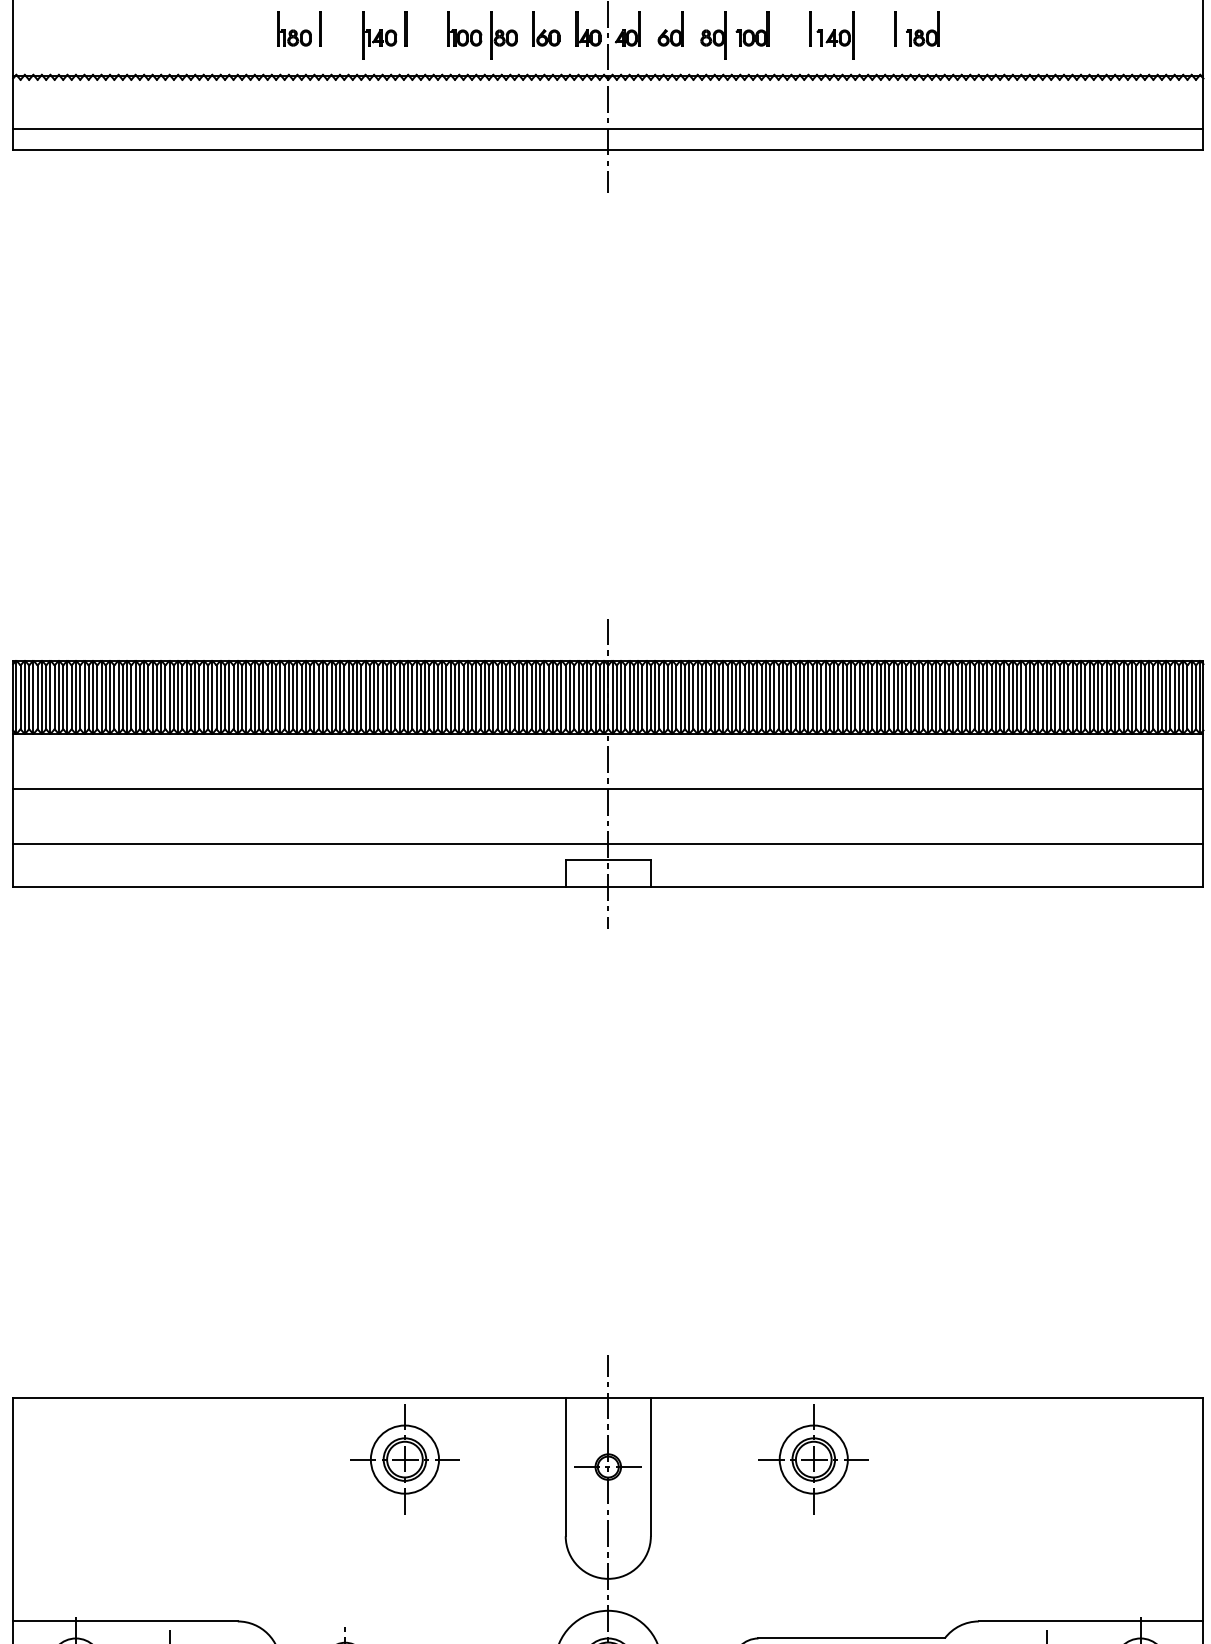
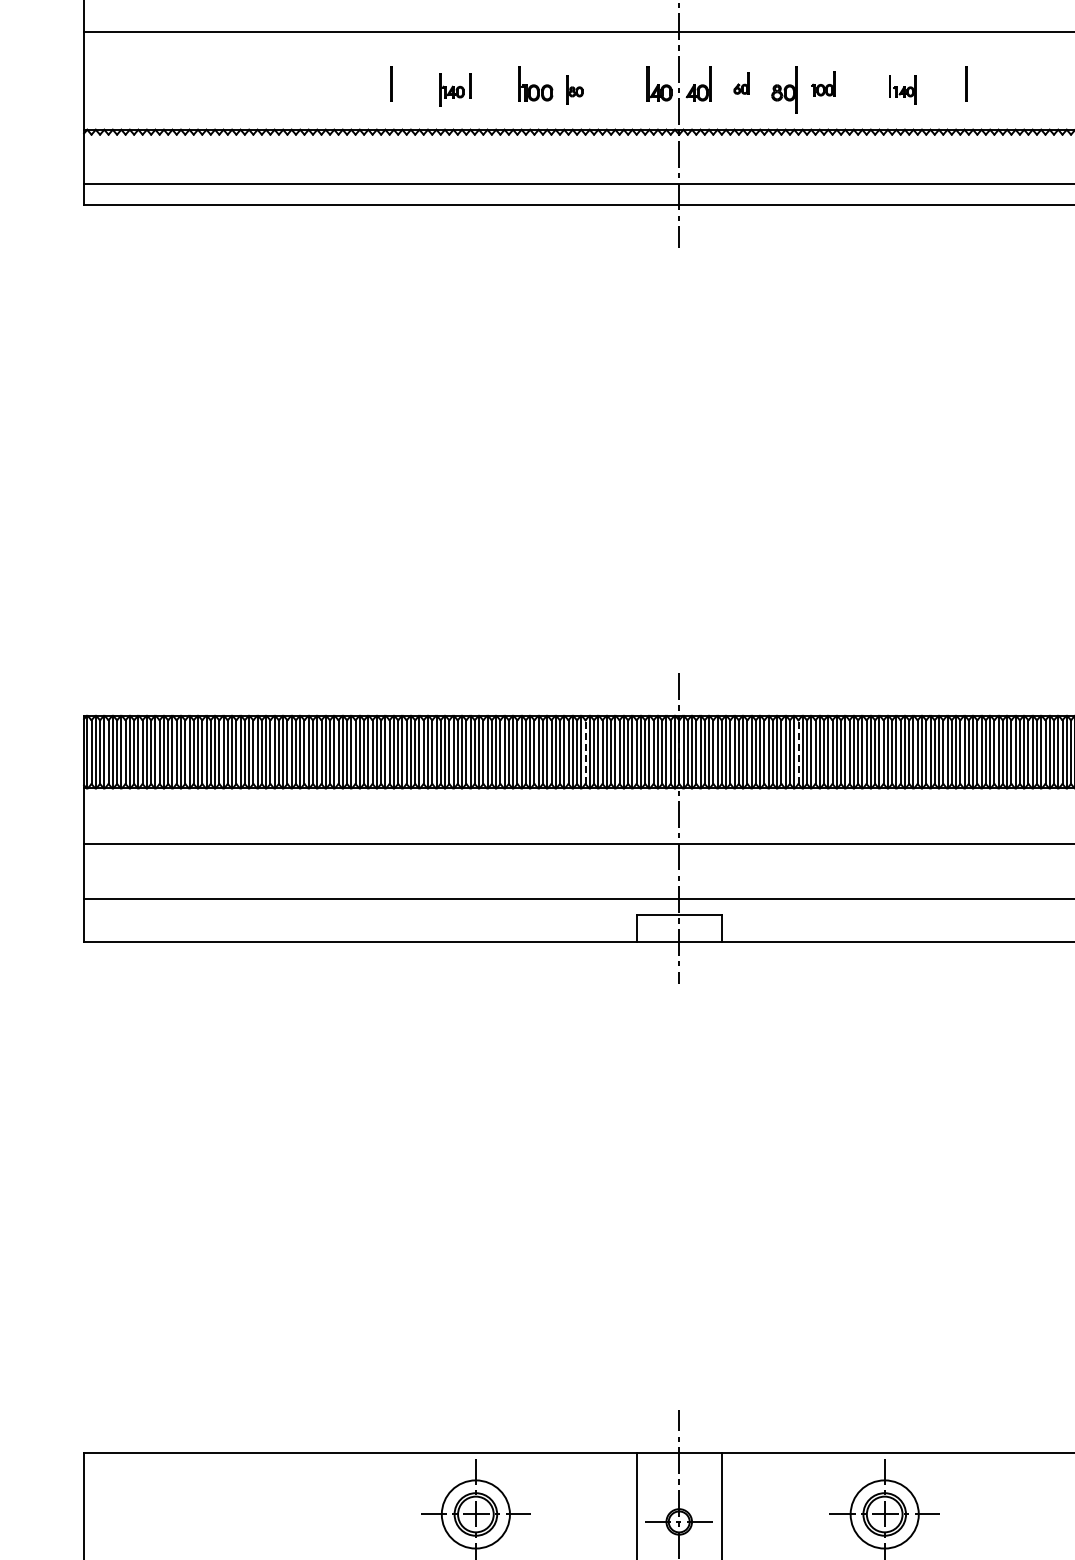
part: (294, 28) -> (365, 83), removed
part: (546, 28) -> (617, 83), removed
part: (670, 28) -> (741, 83), size x0.6
part: (752, 28) -> (823, 83), size x0.7
part: (922, 28) -> (993, 83), removed
part: (384, 35) -> (455, 90), size x0.7
part: (503, 35) -> (574, 90), size x0.6
part: (831, 35) -> (902, 90), size x0.6
line: (514, 697) -> (585, 752), solid -> dashed
line: (727, 697) -> (798, 752), solid -> dashed

